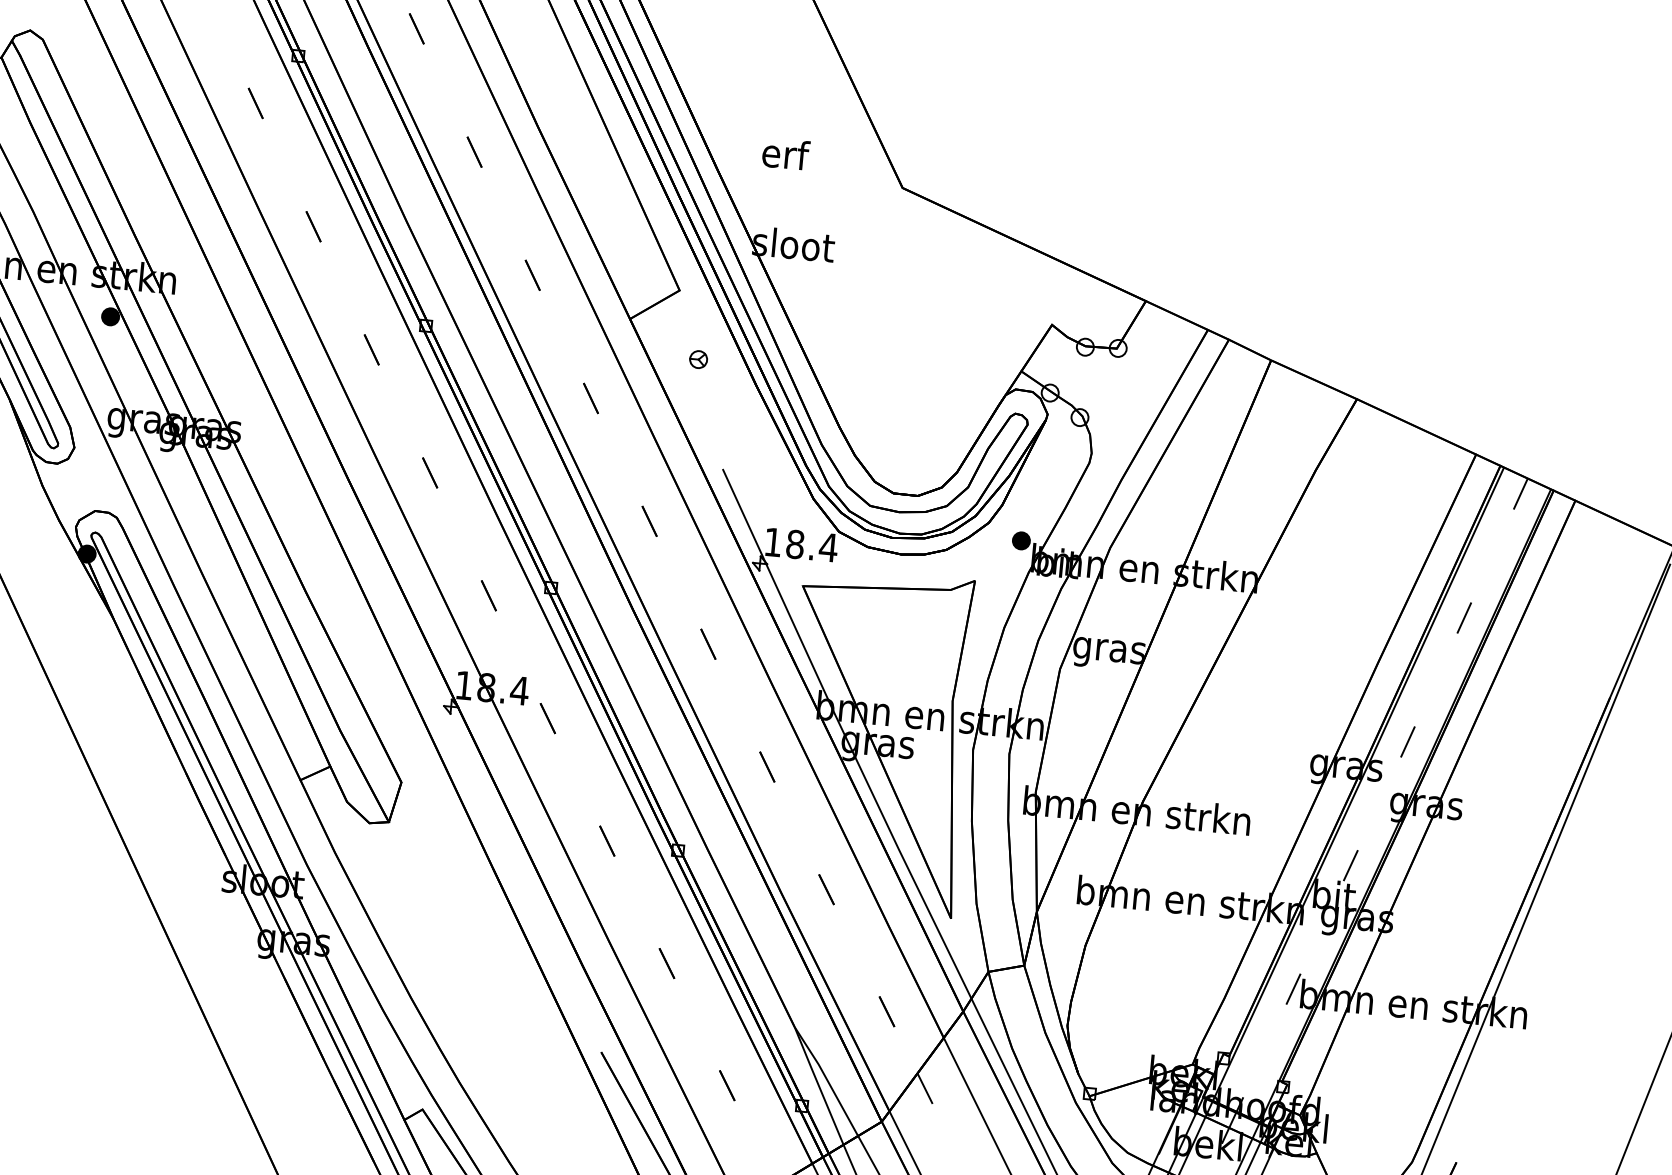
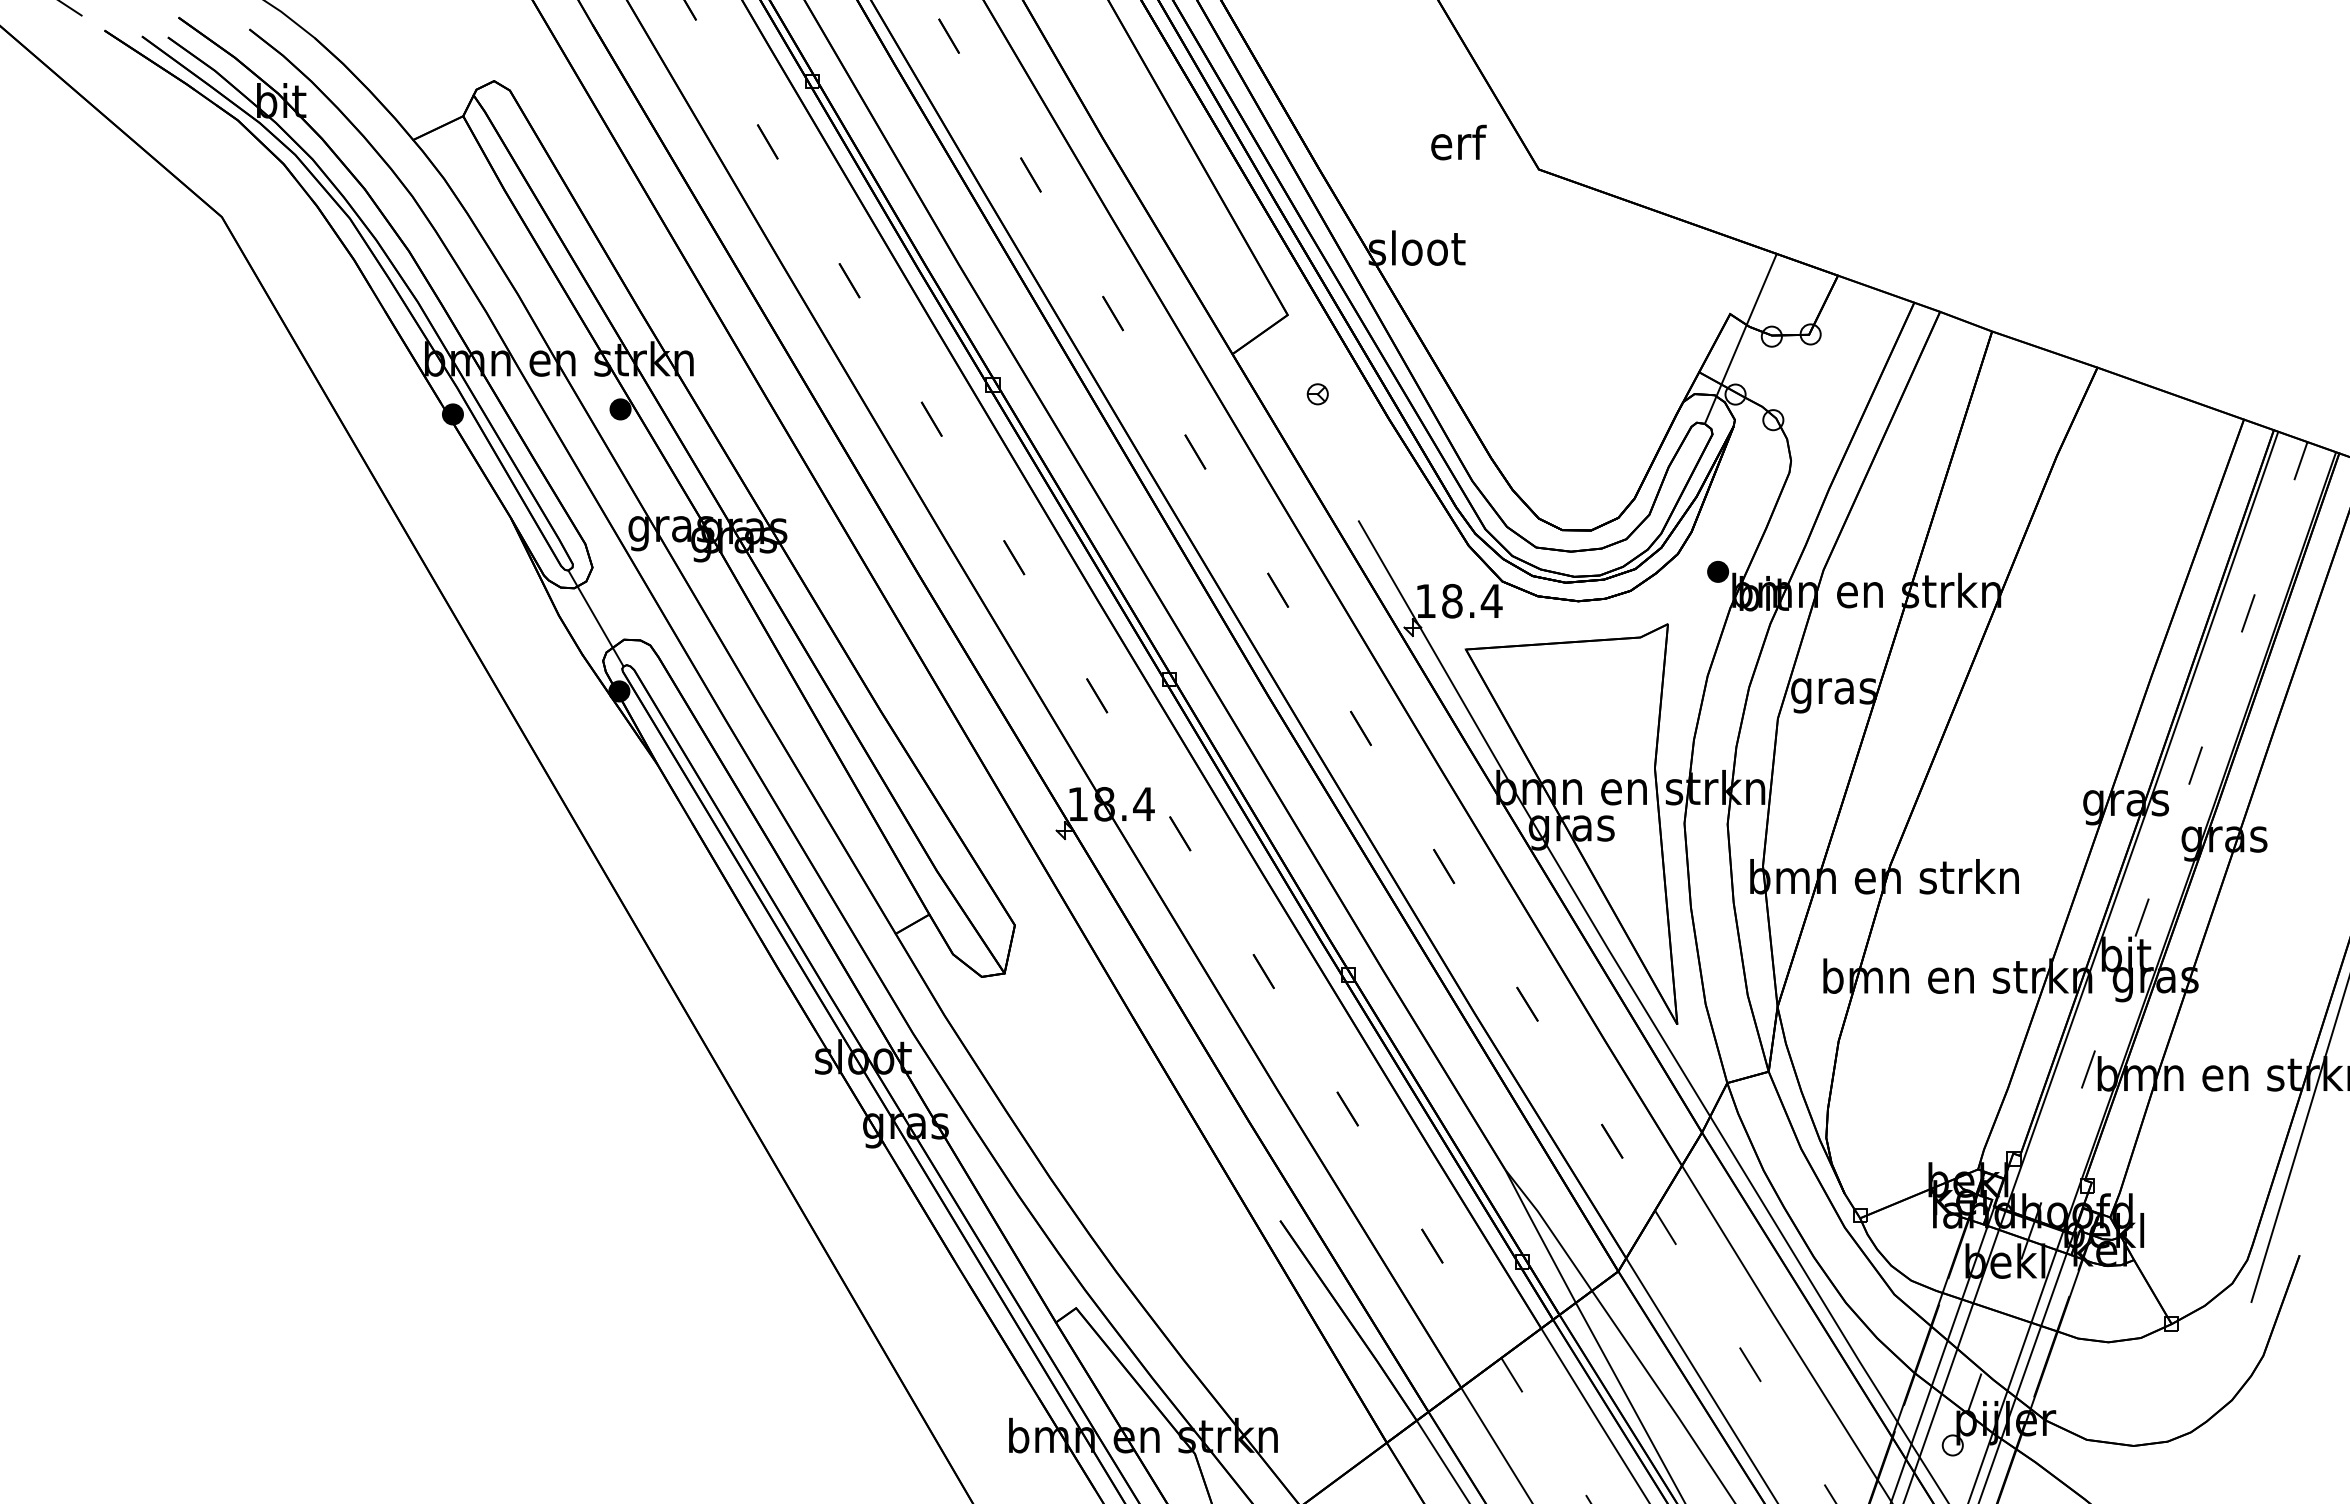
text: (785, 154) -> (1458, 142), moved
line: (1058, 346) -> (1740, 338), added
line: (72, 490) -> (595, 618), added

